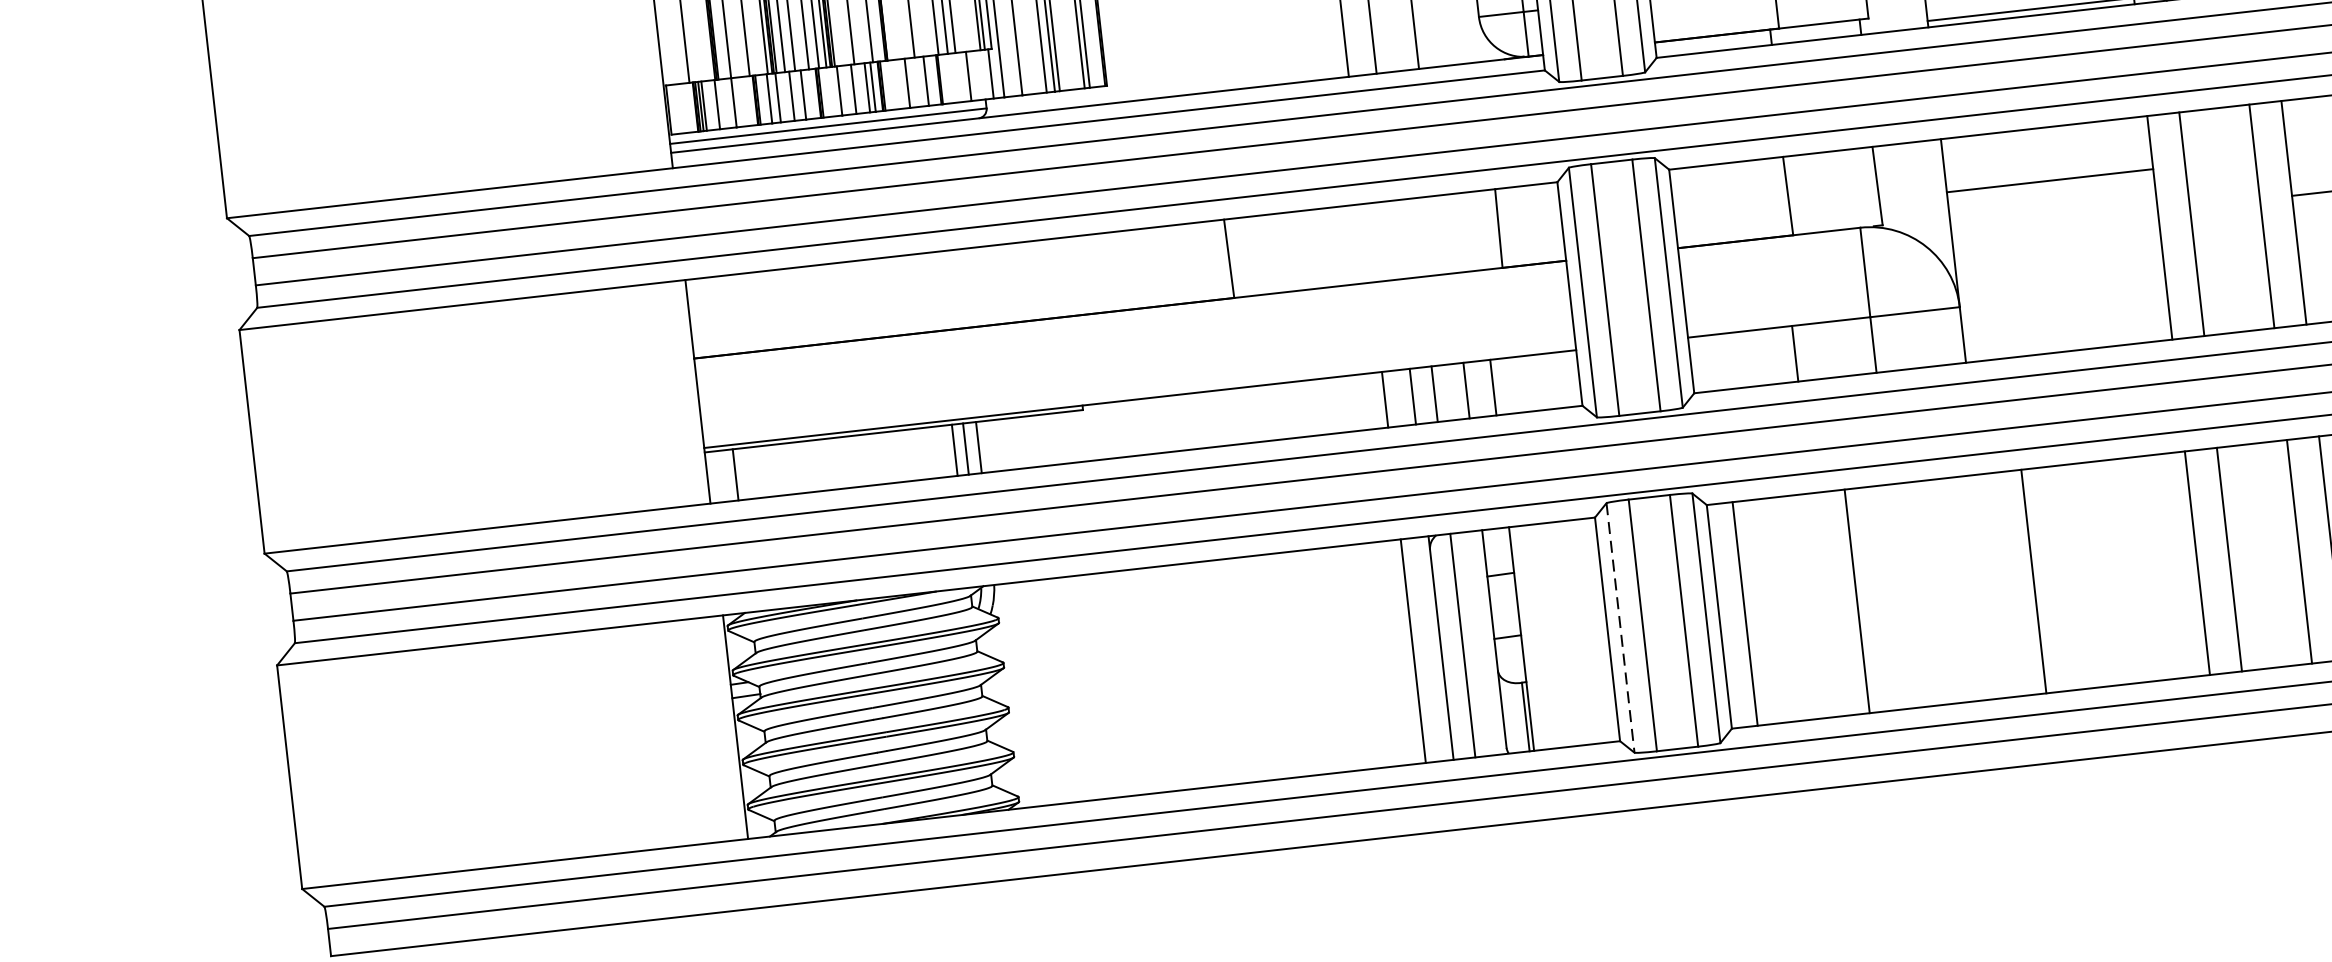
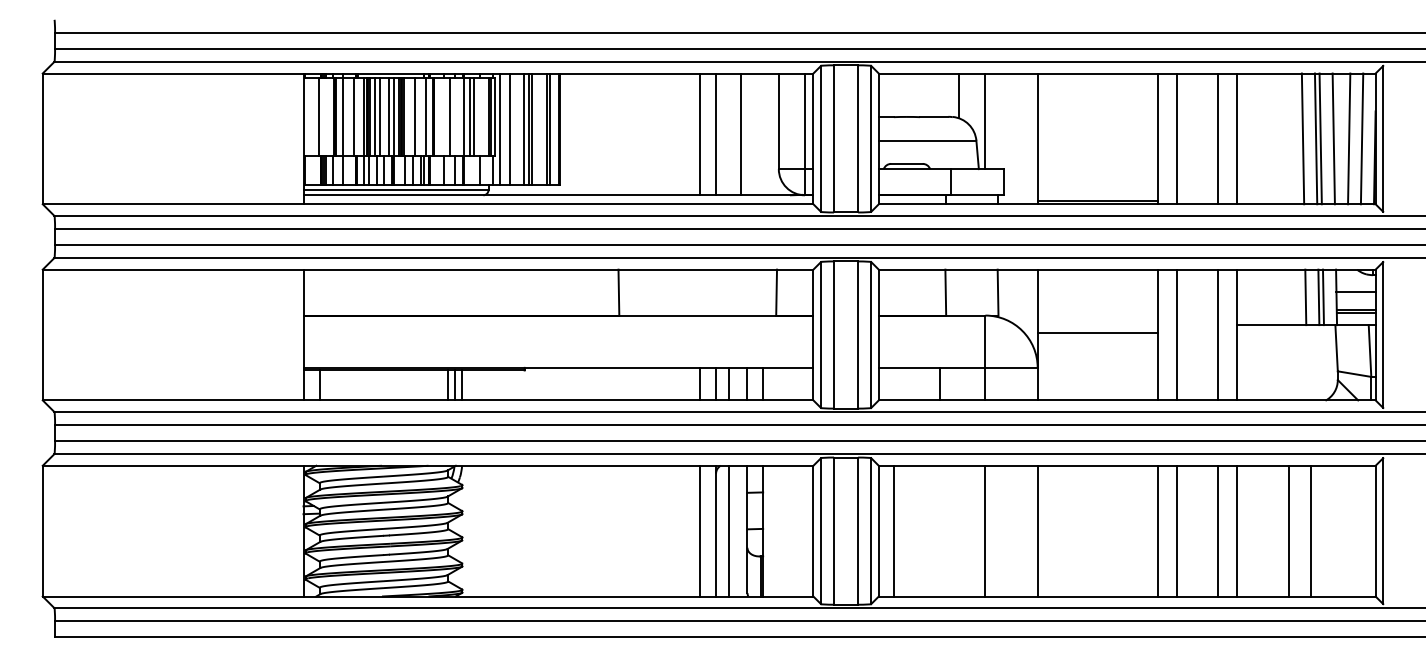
line: (2049, 180) -> (1097, 332), moved
line: (2033, 580) -> (1037, 530), moved
line: (1857, 600) -> (985, 530), moved
line: (1621, 628) -> (821, 531), dashed -> solid

